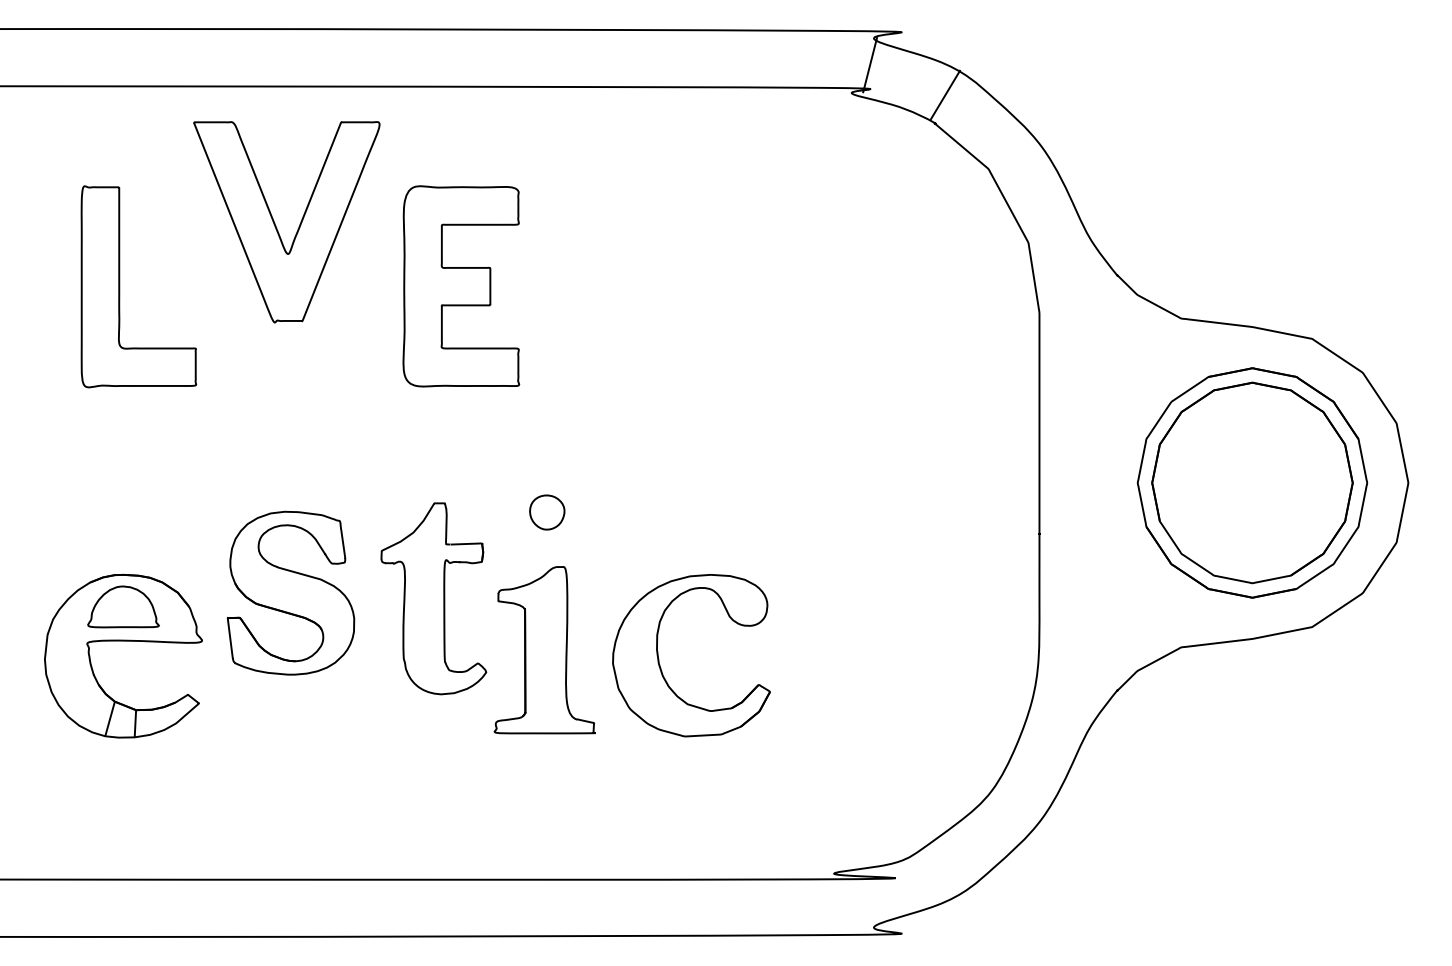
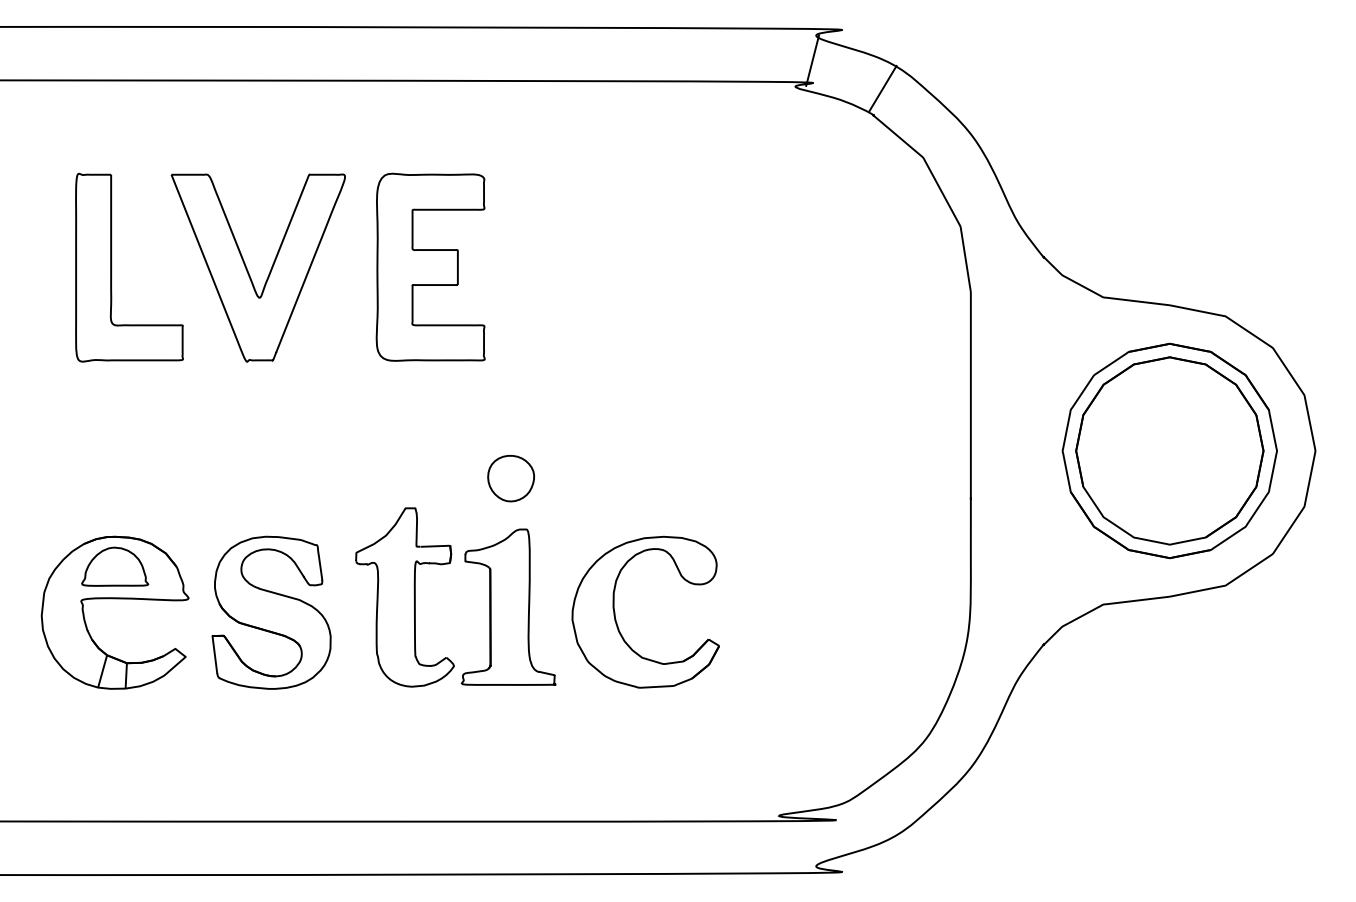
part: (276, 225) -> (248, 271), moved
part: (546, 512) -> (510, 478), size x1.43
part: (290, 592) -> (271, 612), moved
part: (433, 598) -> (404, 597), moved

